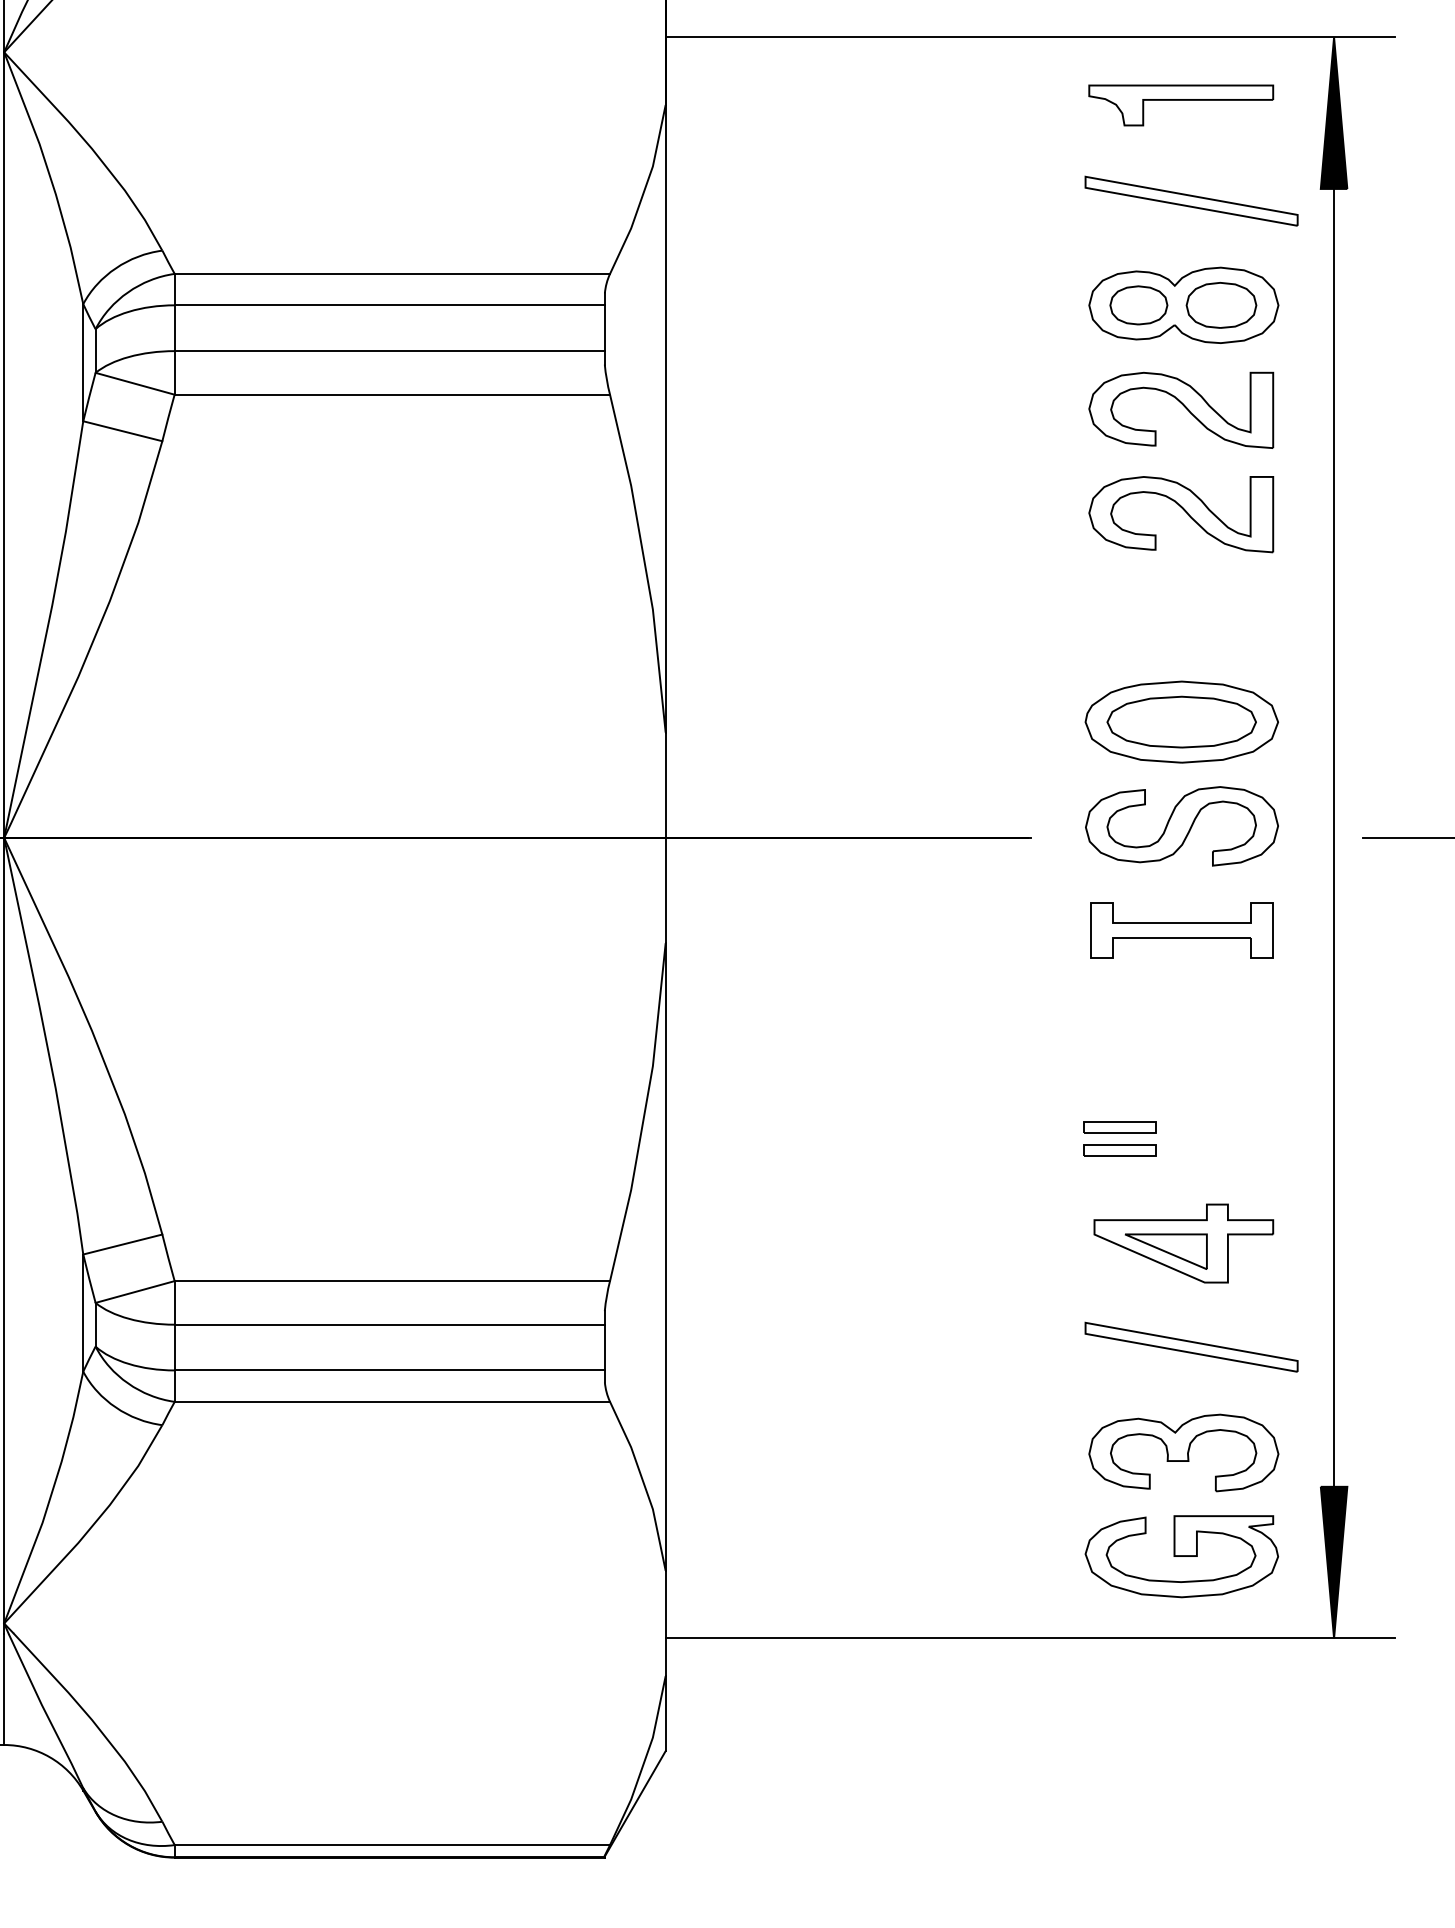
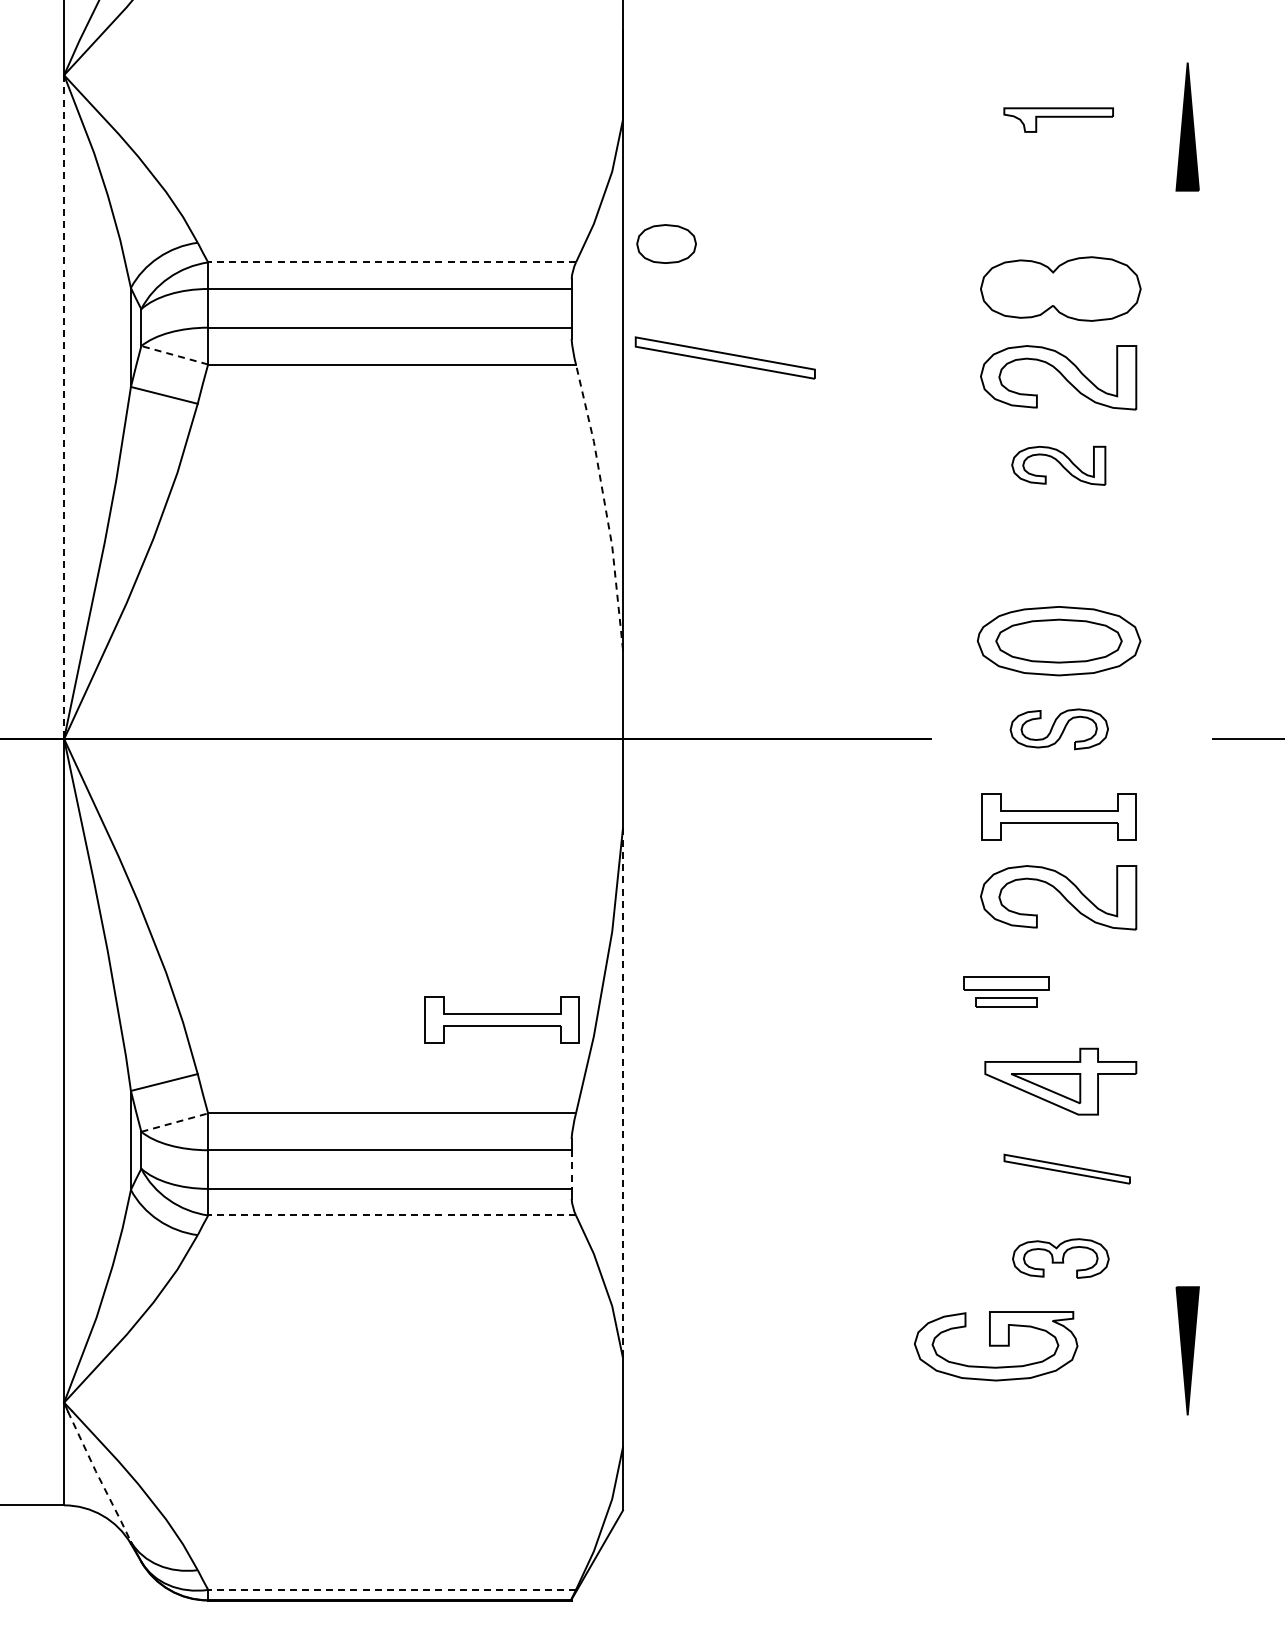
line: (1030, 37) -> (931, 62), removed
part: (1181, 104) -> (1058, 119), size x0.7
part: (1190, 200) -> (724, 357), moved
line: (392, 273) -> (392, 262), solid -> dashed
part: (1221, 304) -> (666, 243), moved
part: (1138, 305) -> (1022, 289), removed
line: (134, 384) -> (174, 355), solid -> dashed
line: (4, 445) -> (64, 407), solid -> dashed
part: (1181, 514) -> (1058, 465), size x0.6
line: (644, 561) -> (605, 505), solid -> dashed
part: (1182, 826) -> (1059, 729), size x0.6
line: (1333, 837) -> (1187, 738), removed
part: (1181, 1025) -> (1058, 897), added
part: (1119, 1127) -> (1006, 983), size x1.4
part: (521, 1169) -> (501, 1019), added
line: (666, 1257) -> (623, 1093), solid -> dashed
line: (134, 1291) -> (174, 1122), solid -> dashed
part: (1190, 1346) -> (1066, 1168), size x0.7
line: (604, 1348) -> (571, 1170), solid -> dashed
line: (392, 1401) -> (392, 1215), solid -> dashed
part: (1183, 1452) -> (1060, 1258), size x0.6
part: (1182, 1556) -> (996, 1346), moved
line: (1030, 1638) -> (931, 1415), removed
line: (44, 1710) -> (98, 1476), solid -> dashed
line: (392, 1844) -> (392, 1589), solid -> dashed

